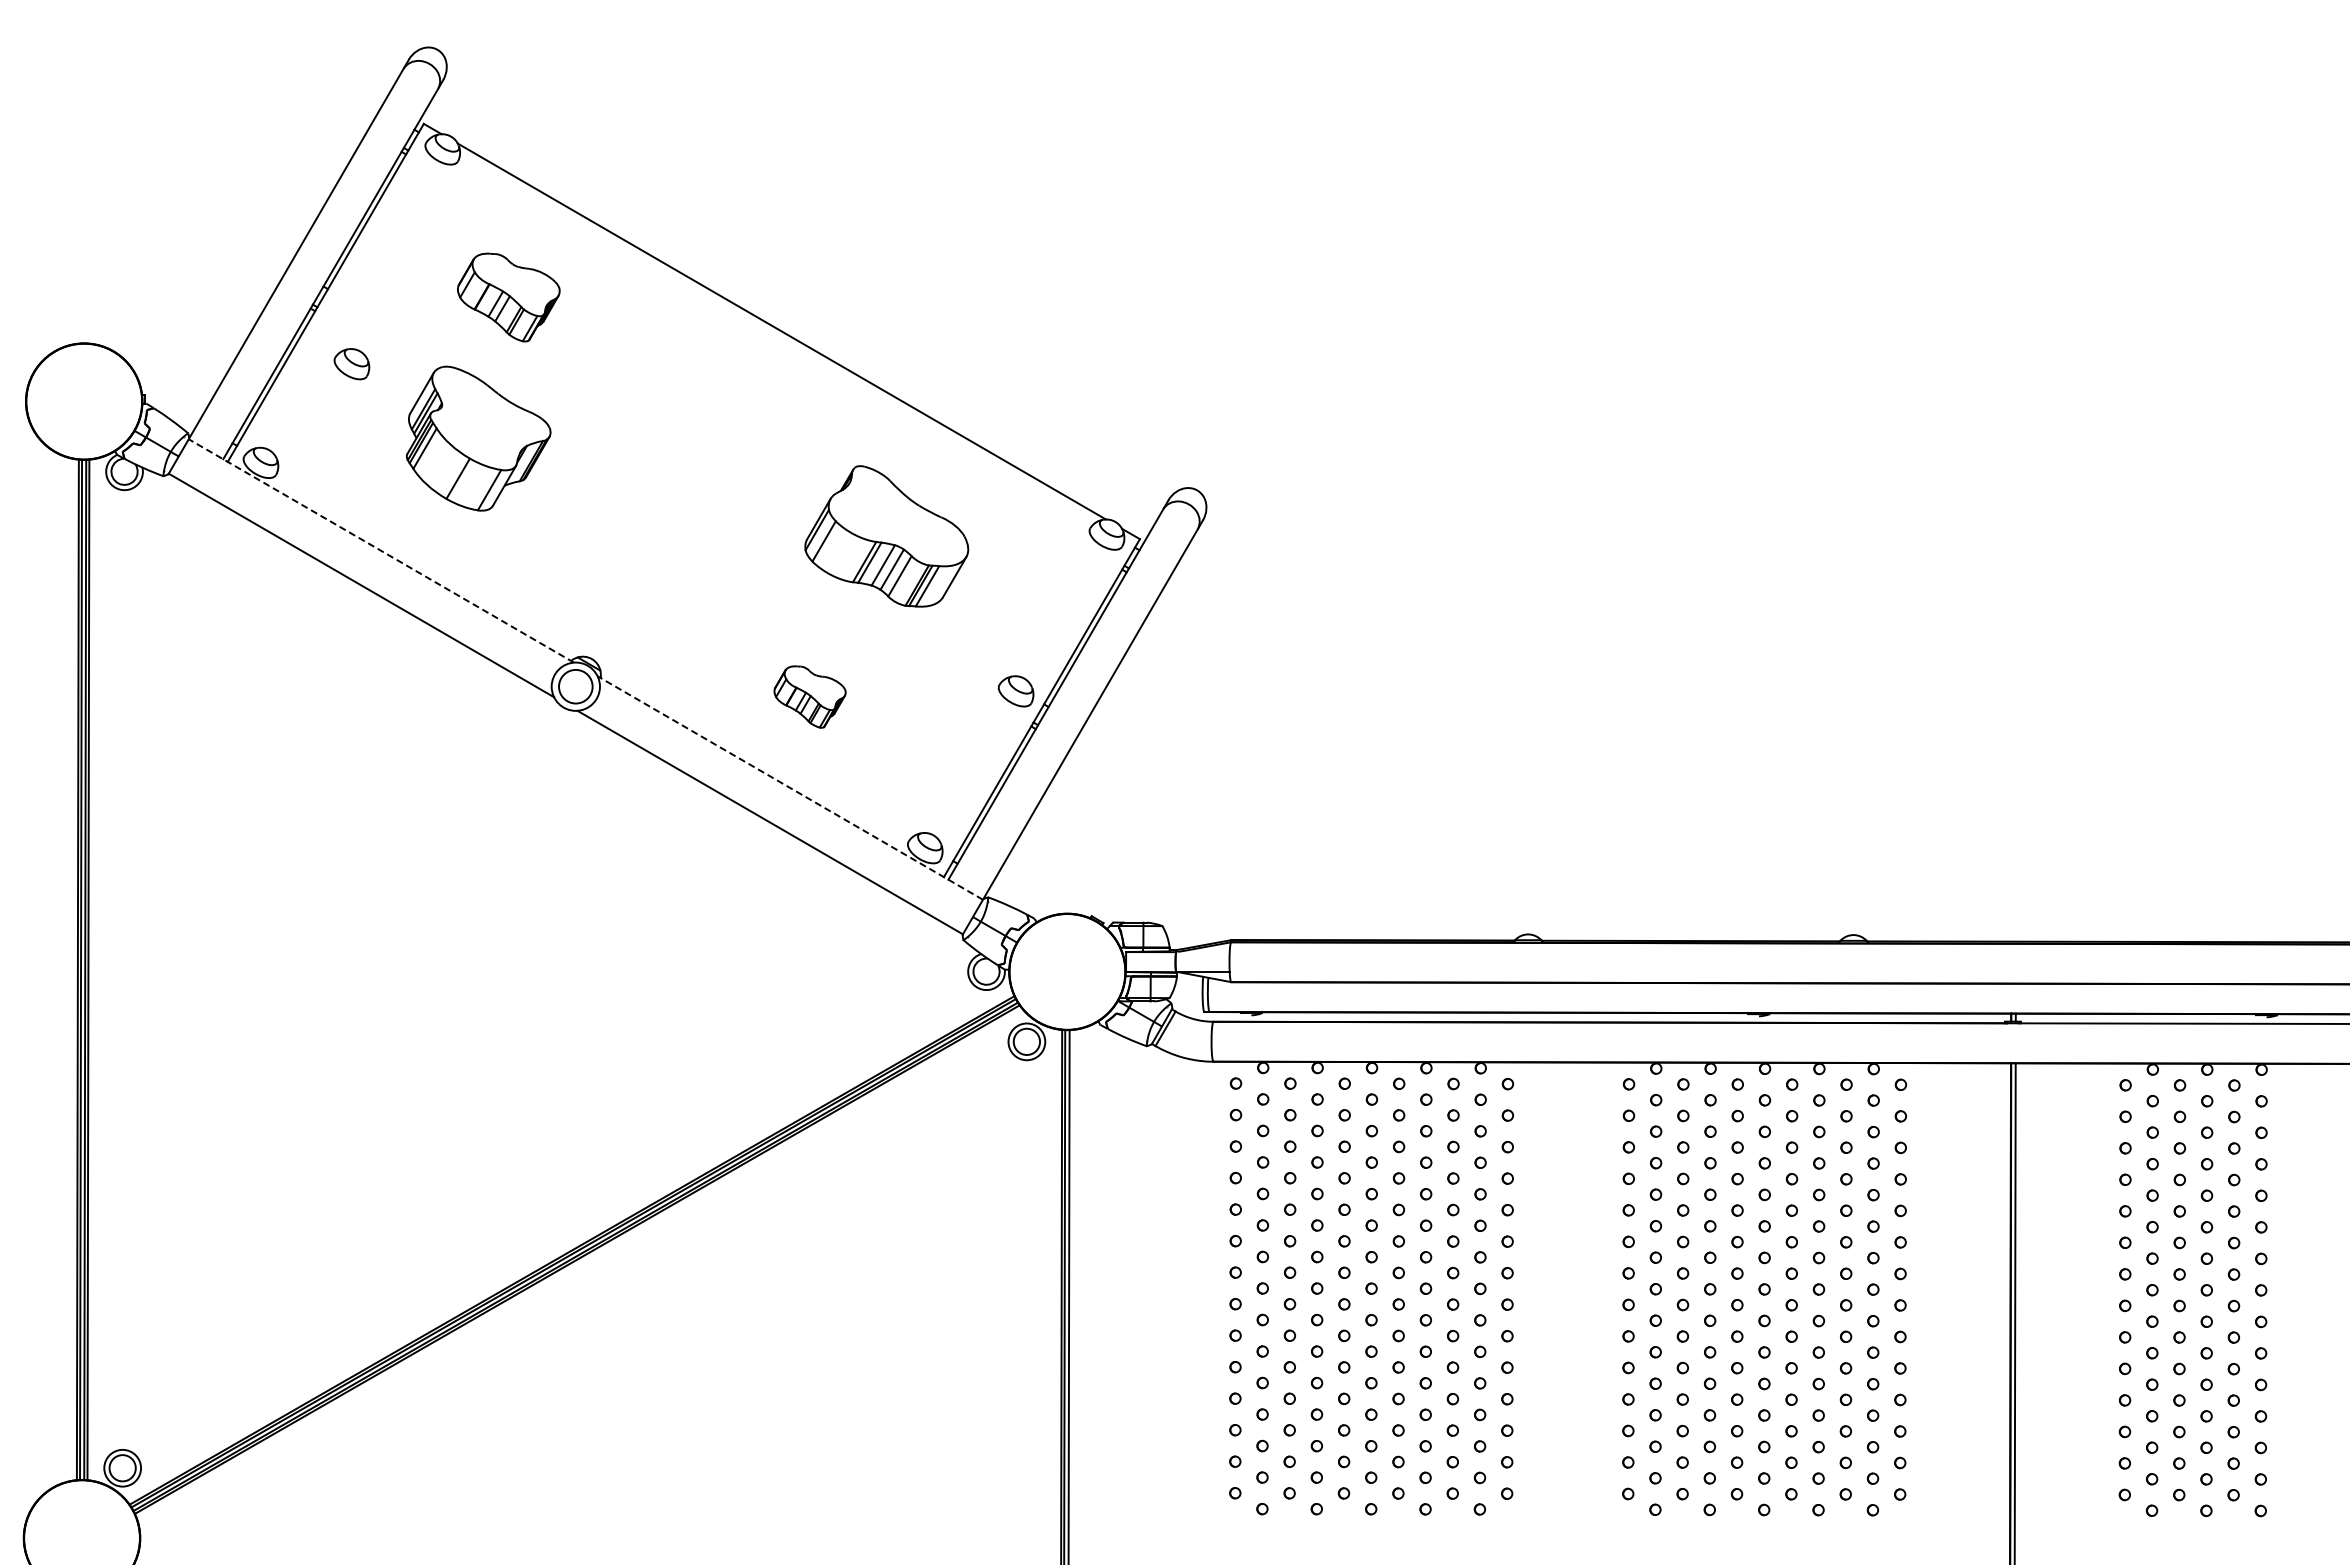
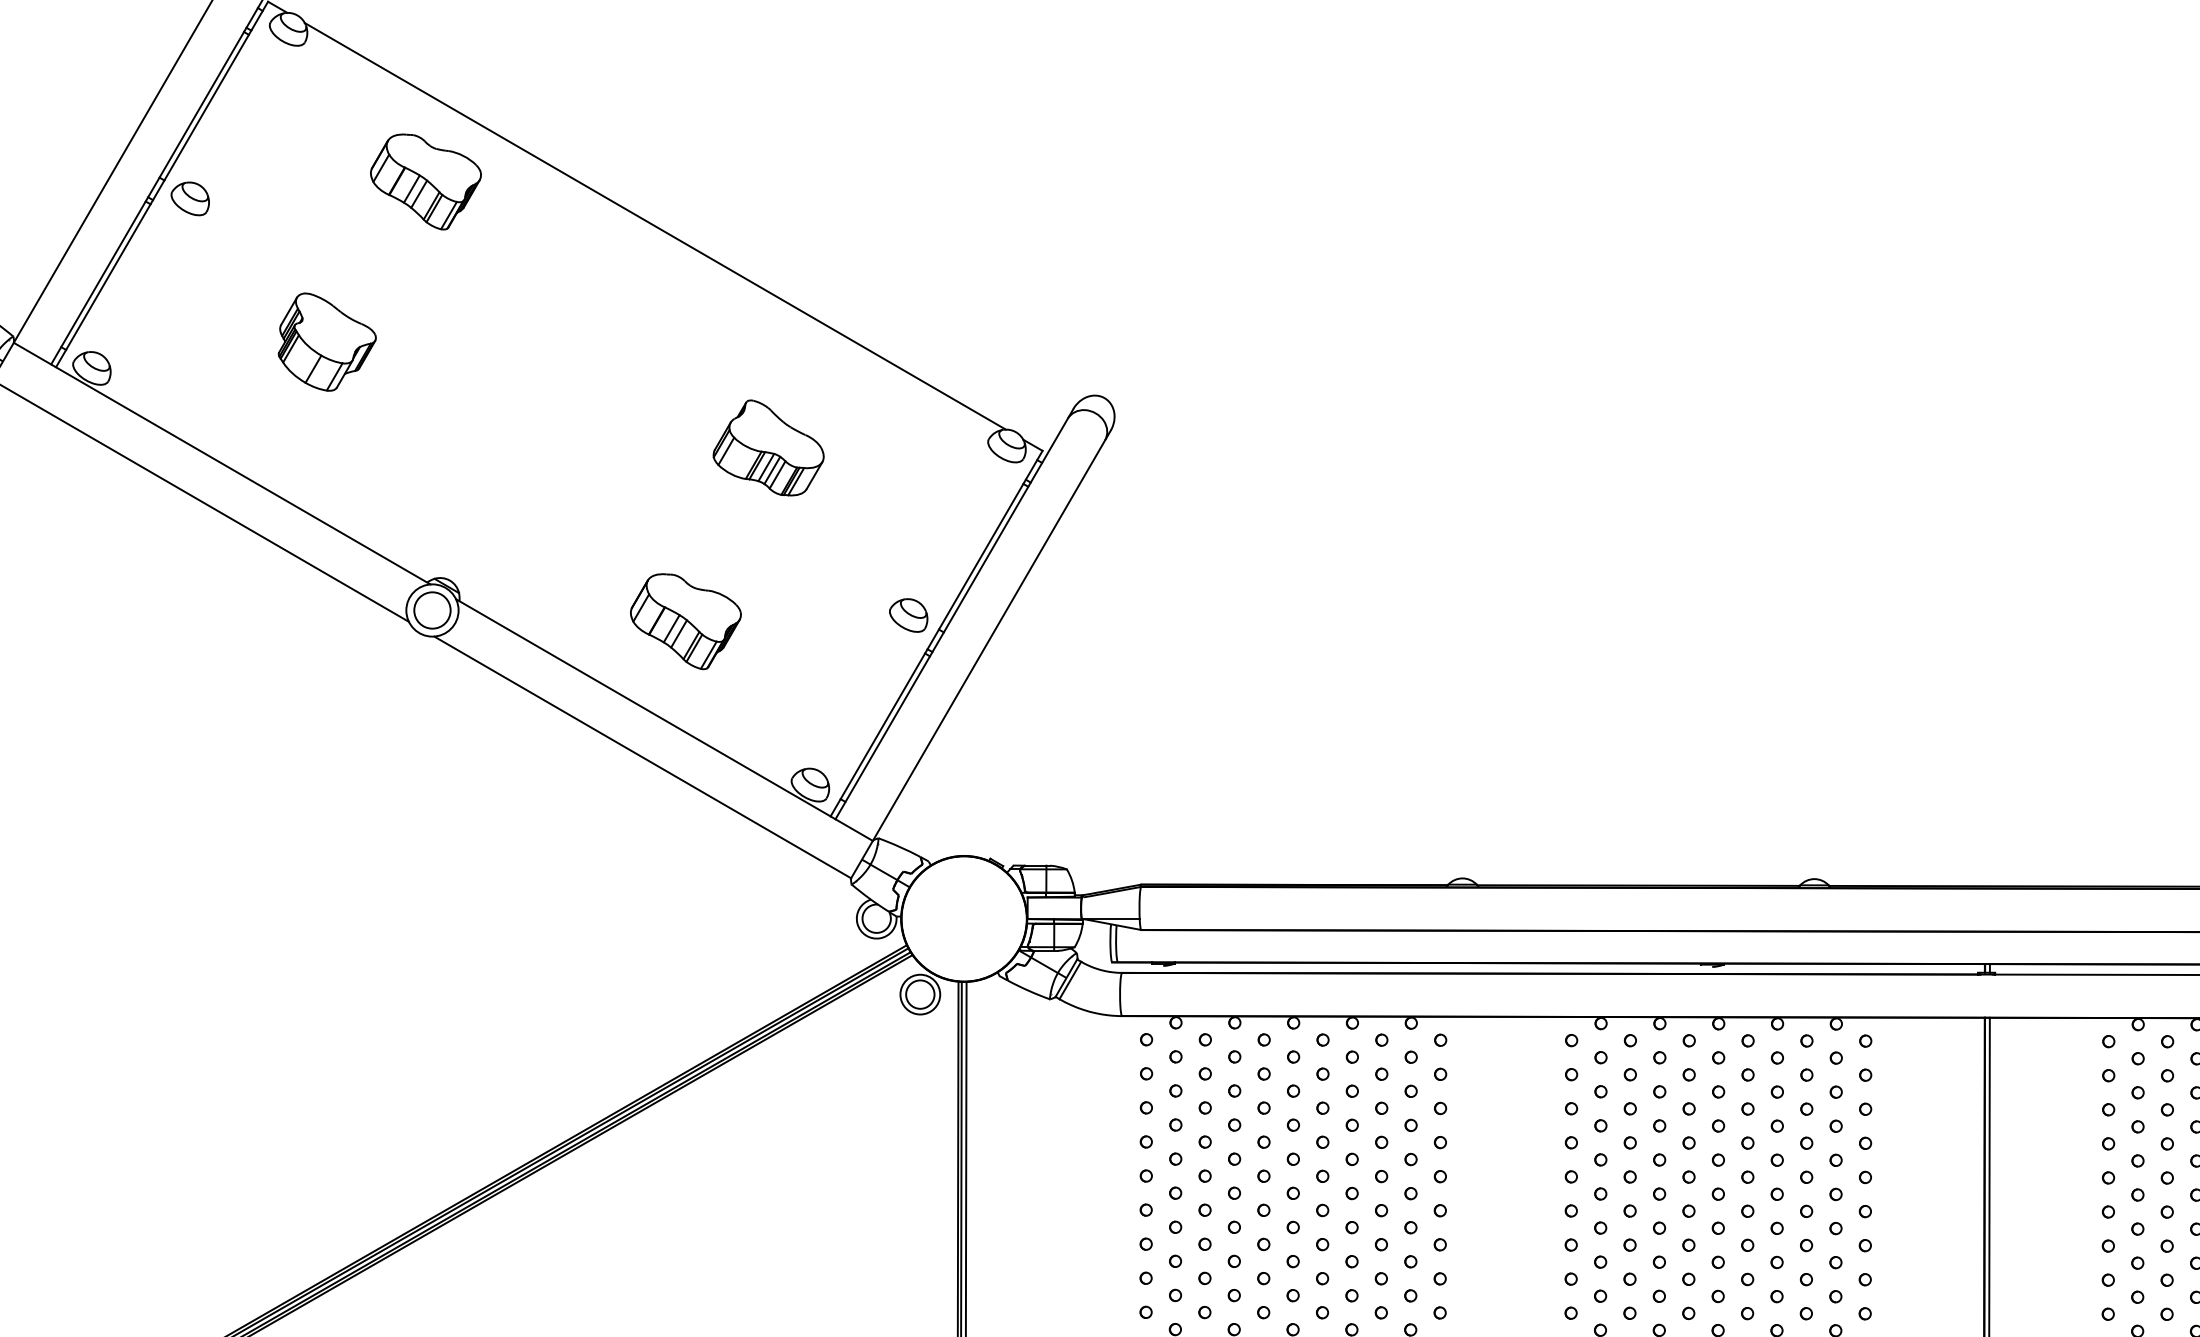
part: (508, 297) -> (425, 181), moved
part: (351, 364) -> (189, 199), moved
part: (478, 438) -> (327, 342), size x0.62
part: (886, 536) -> (768, 448), size x0.62
line: (381, 550) -> (222, 463), dashed -> solid
part: (809, 696) -> (685, 621), size x1.43
line: (790, 788) -> (664, 720), dashed -> solid

